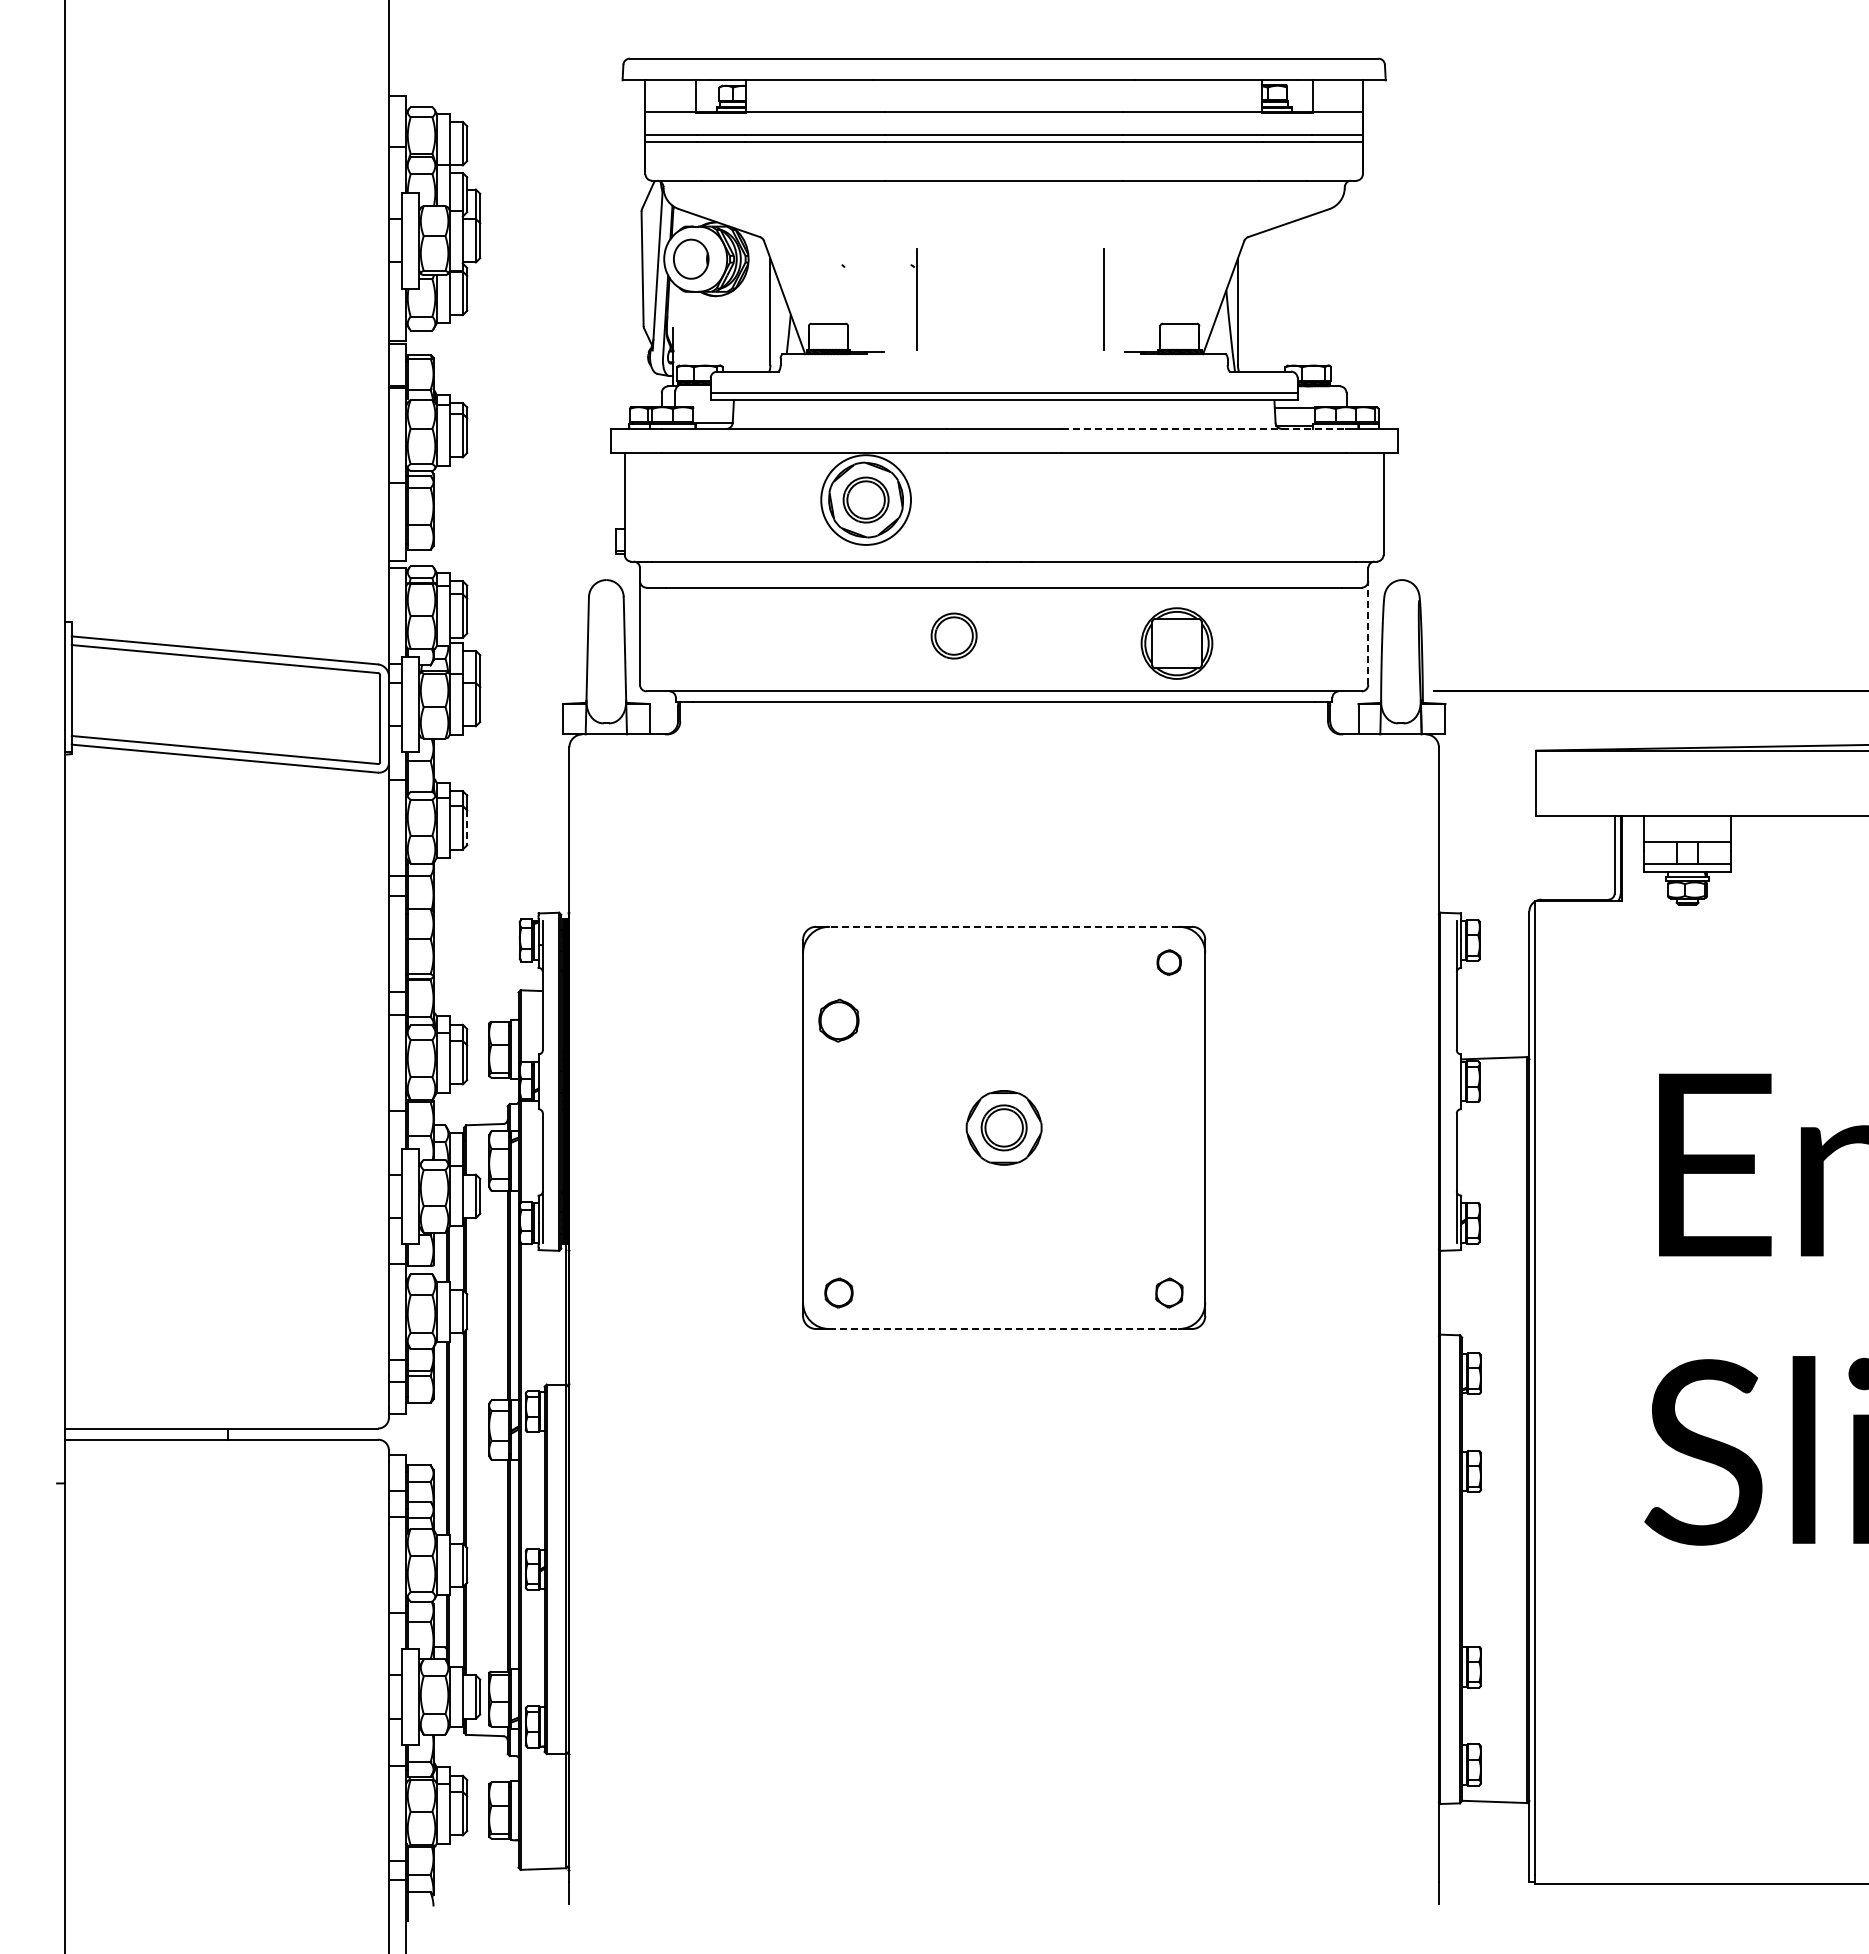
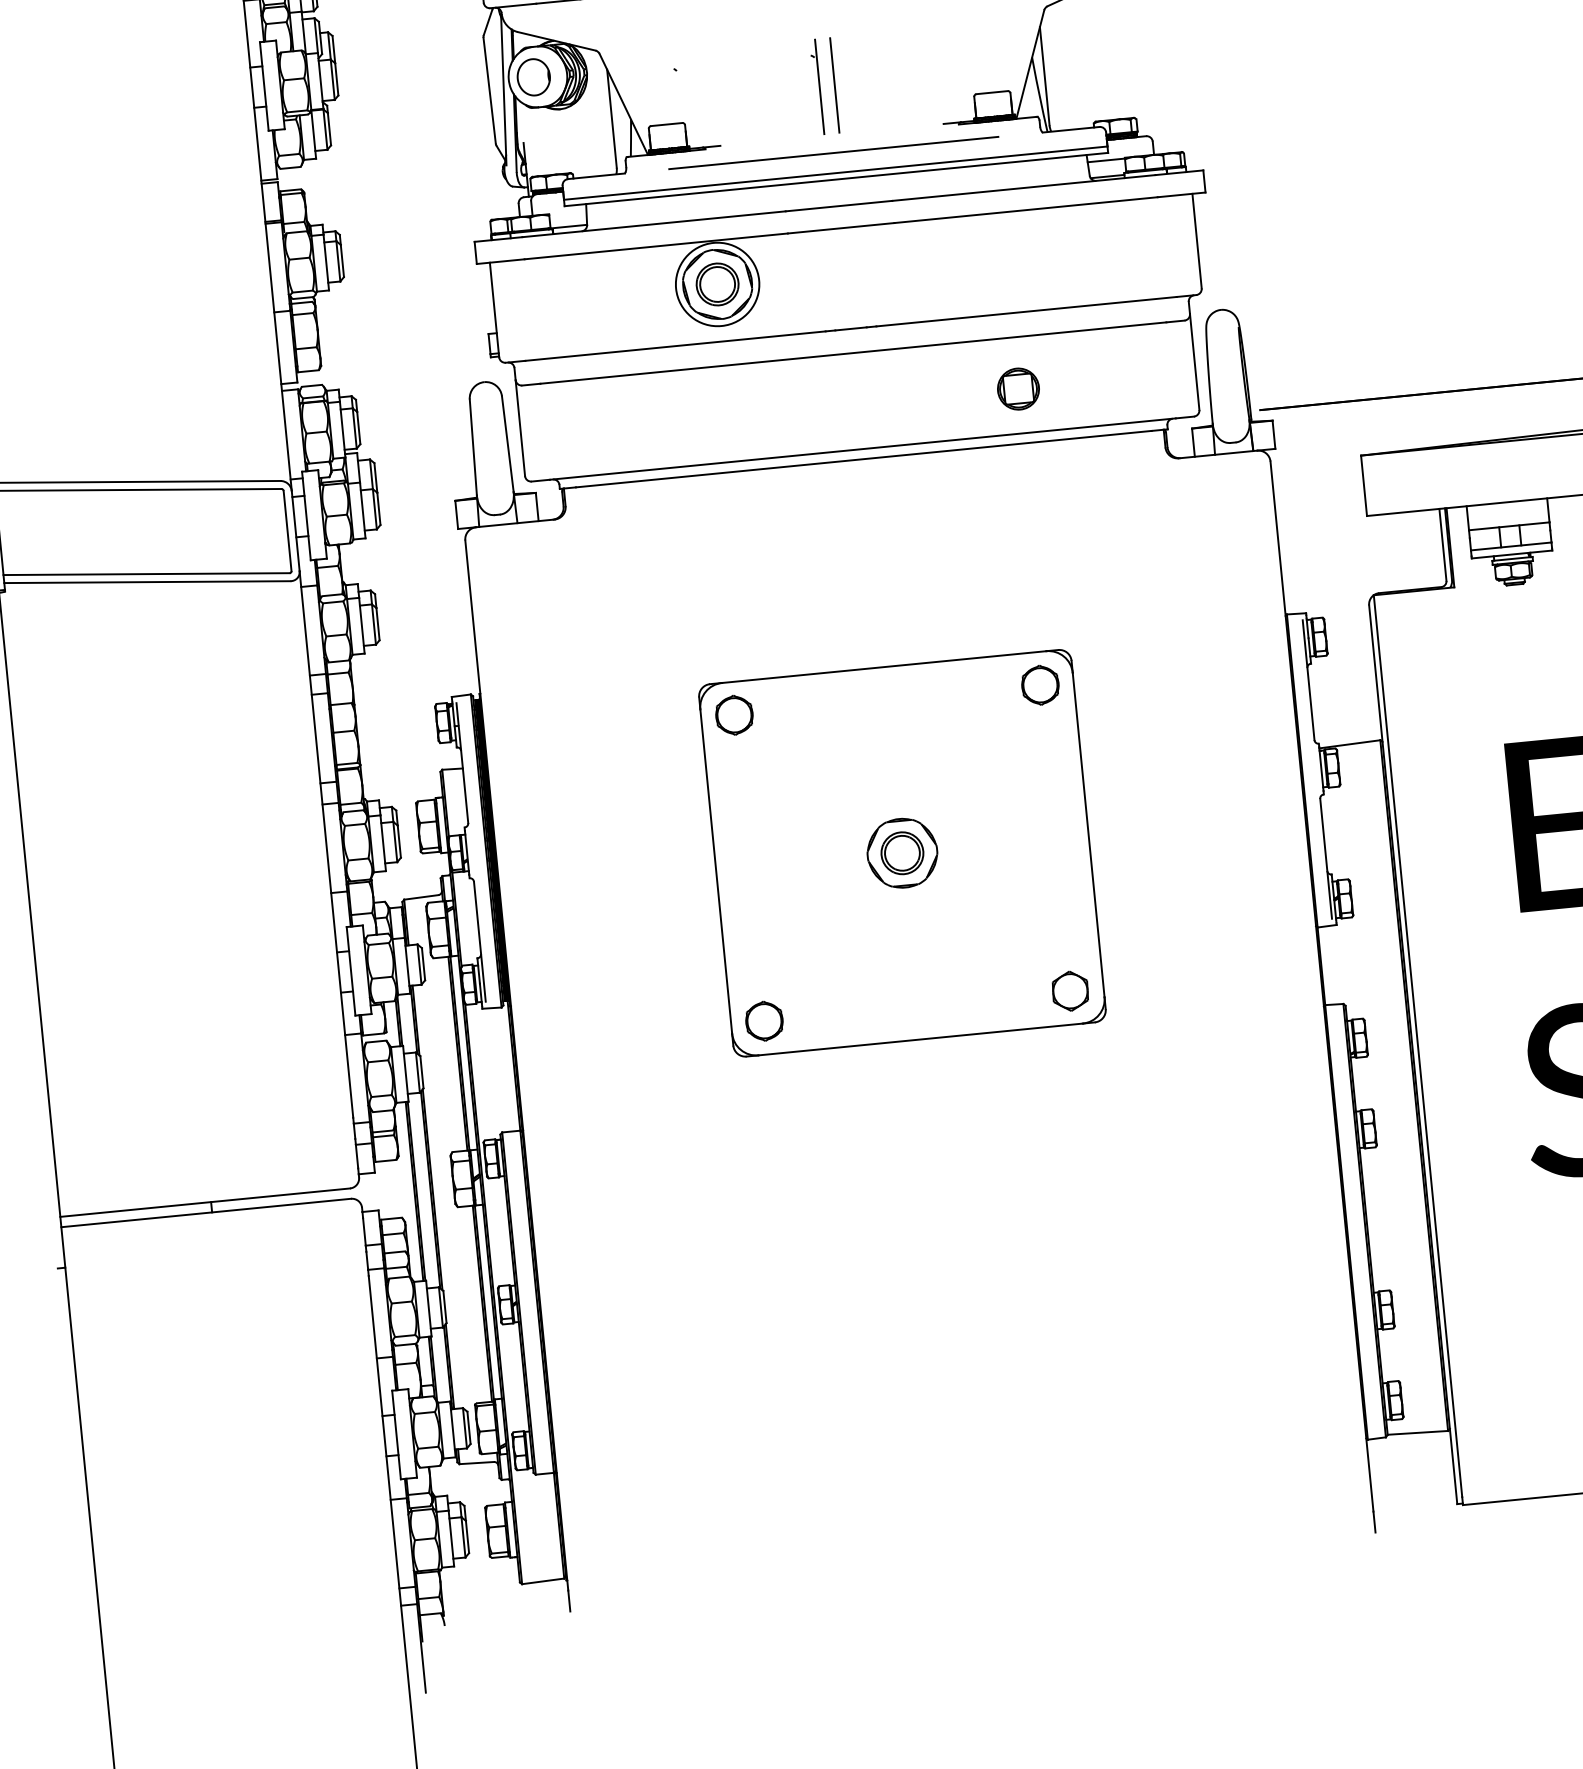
part: (913, 299) -> (816, 87), moved
line: (1103, 299) -> (834, 85), moved
line: (1003, 371) -> (833, 152), added
line: (1204, 428) -> (1024, 187), dashed -> solid
line: (1368, 633) -> (1194, 362), dashed -> solid
part: (953, 635) -> (810, 401), removed
part: (1176, 643) -> (1018, 389), size x0.62
line: (467, 828) -> (378, 624), dashed -> solid
line: (1004, 926) -> (884, 666), dashed -> solid
part: (1168, 962) -> (1039, 685), size x1.67
part: (838, 1020) -> (734, 715), moved
part: (838, 1292) -> (763, 1020), size x1.43
part: (1169, 1292) -> (1070, 990), size x1.43
line: (1004, 1328) -> (920, 1039), dashed -> solid

